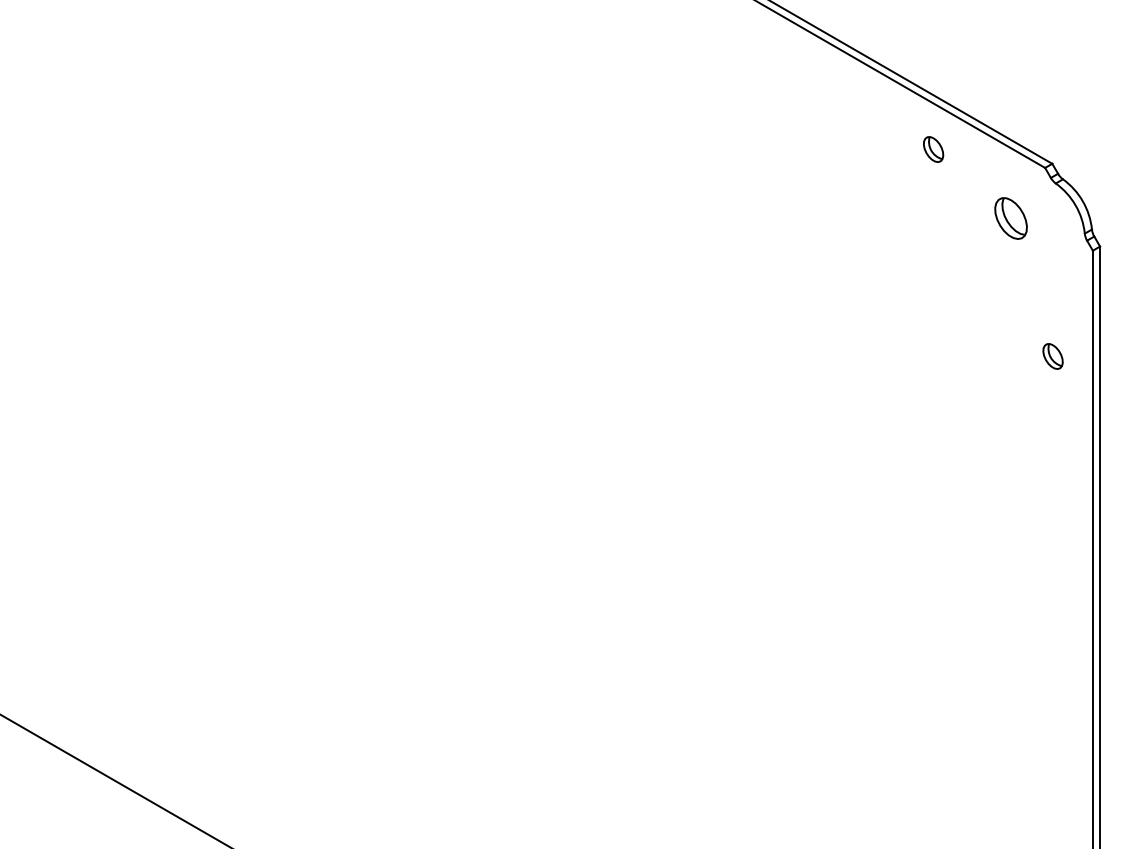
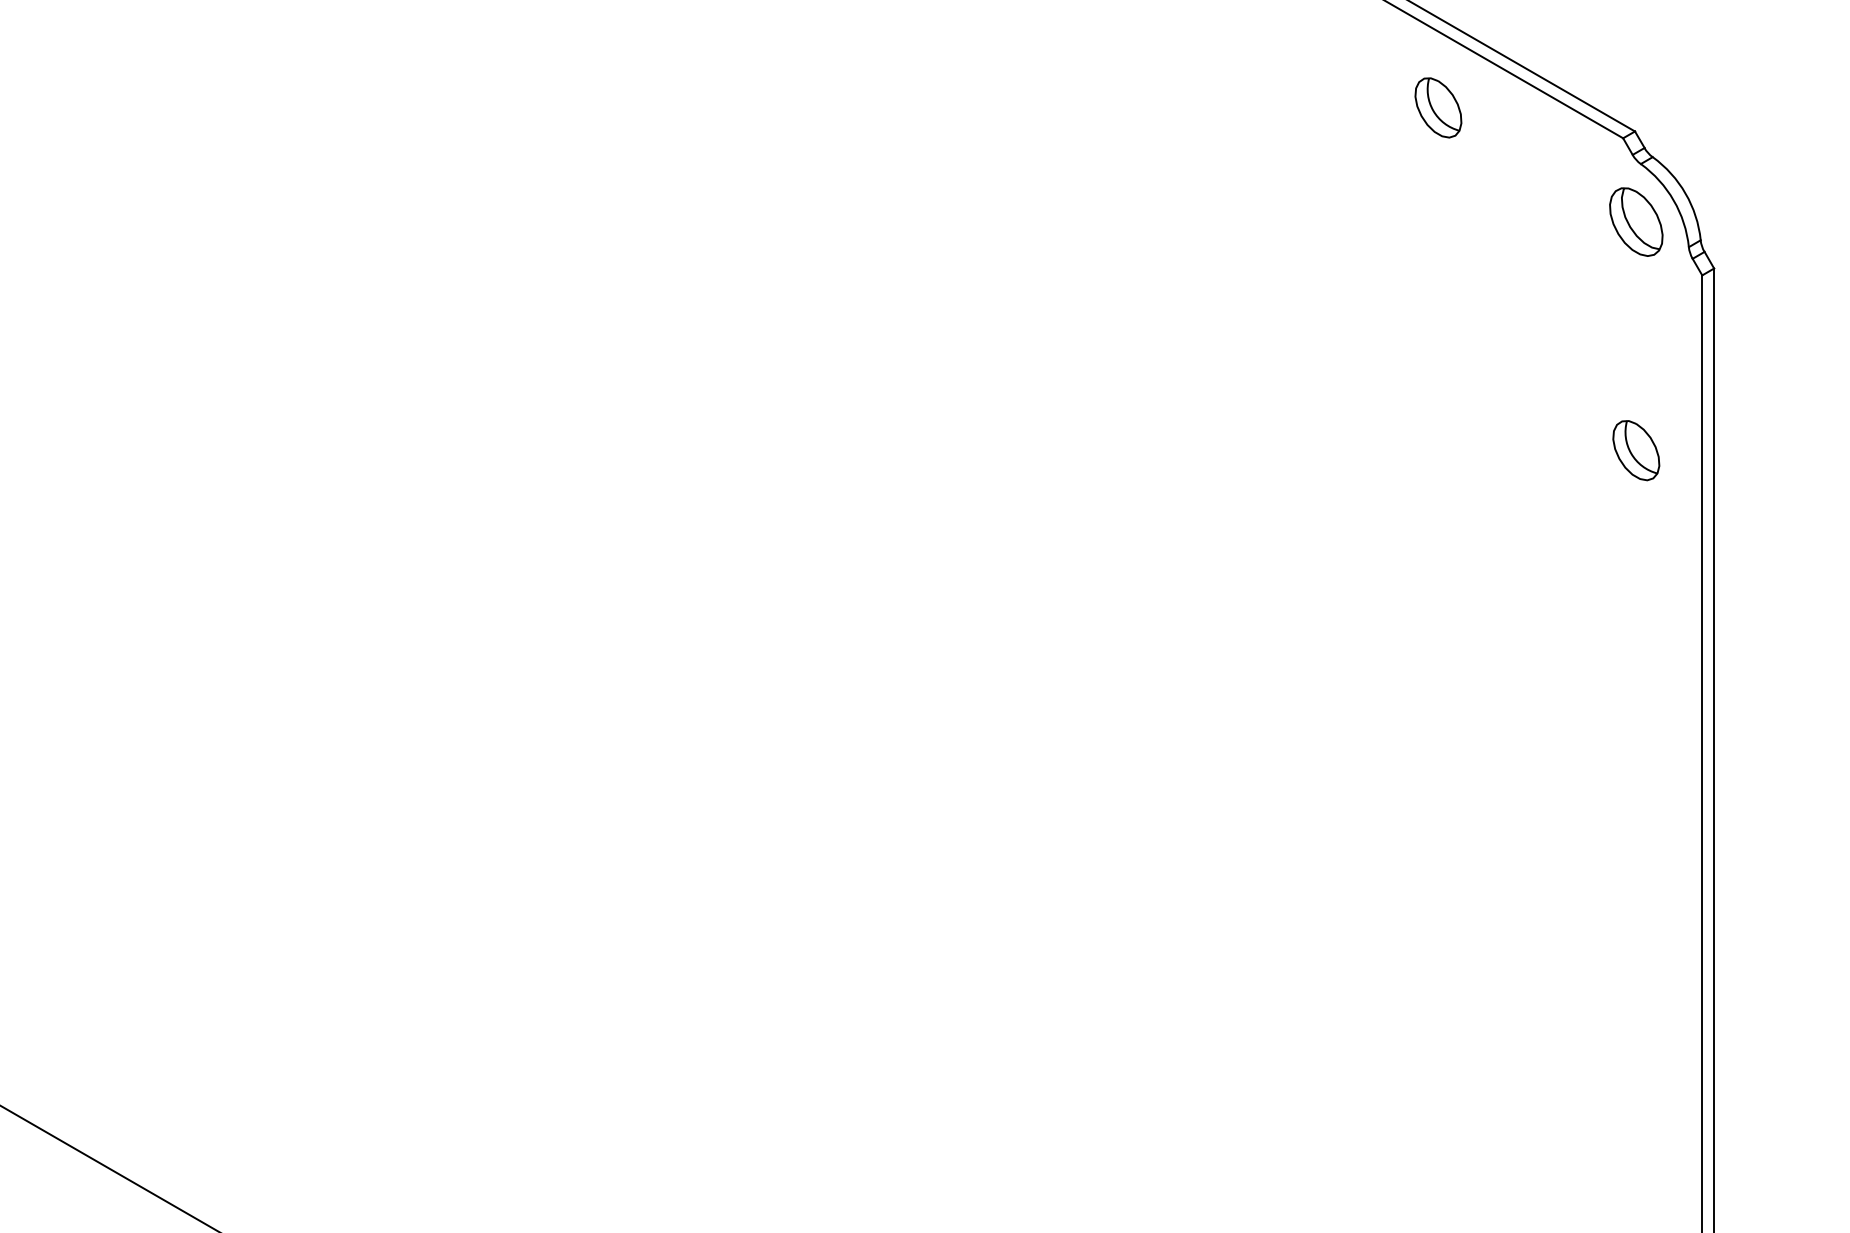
part: (933, 149) -> (1438, 107), size x1.43
part: (1010, 218) -> (1635, 222), moved
part: (1052, 356) -> (1635, 450), size x1.43

